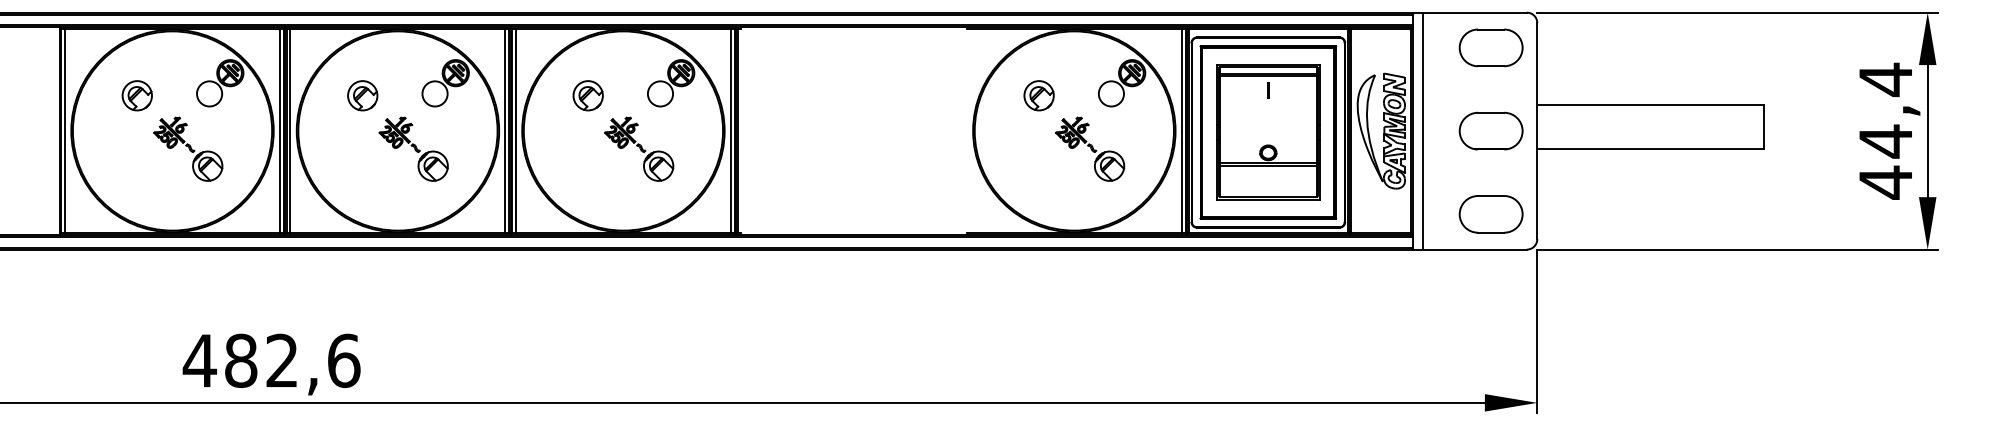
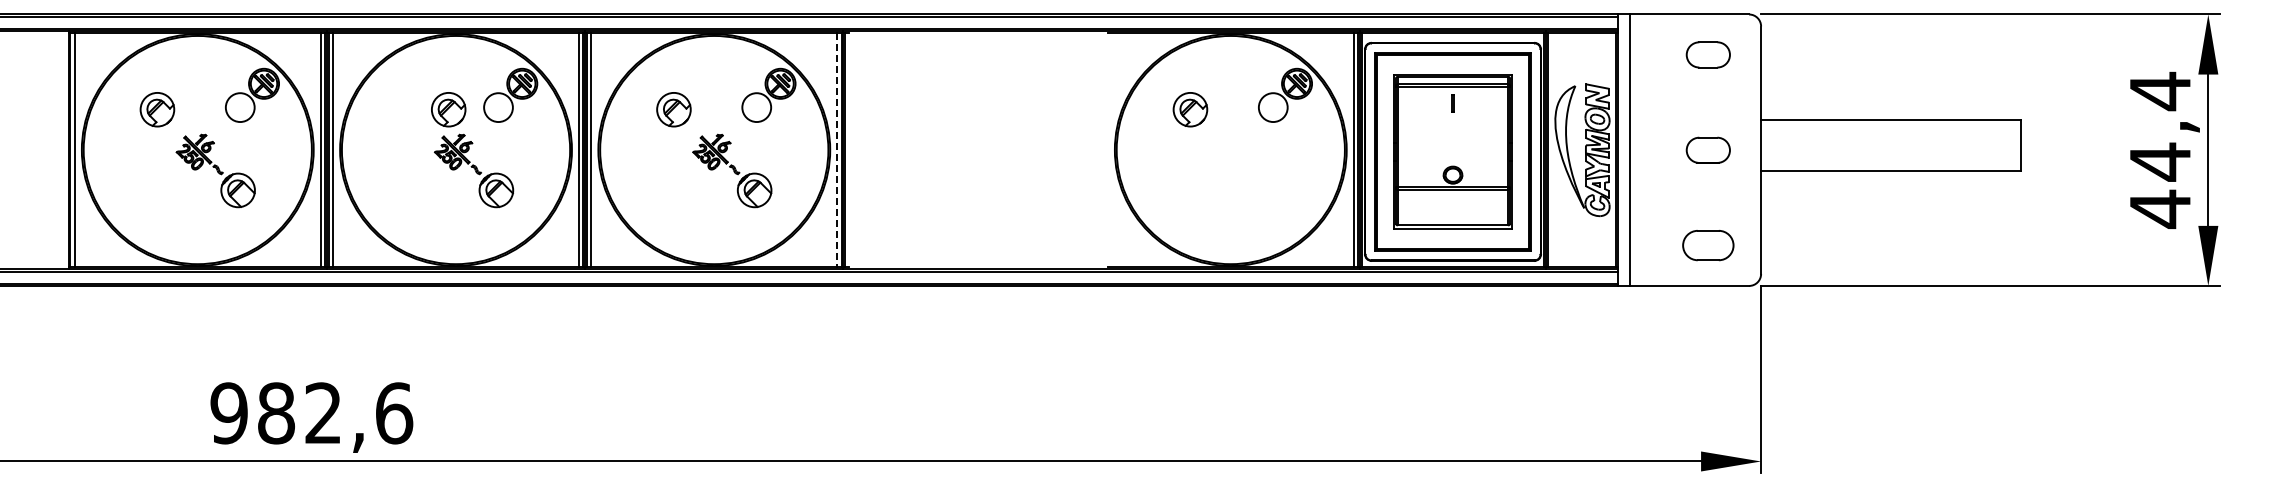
part: (1491, 47) -> (1708, 54), size x0.6
part: (362, 95) -> (448, 109), moved
line: (730, 131) -> (837, 150), solid -> dashed
part: (1491, 131) -> (1708, 150), size x0.6
part: (1089, 148) -> (1248, 170), removed
part: (1491, 214) -> (1708, 245), size x0.7
text: (199, 360) -> (228, 413), 482,6 -> 982,6

